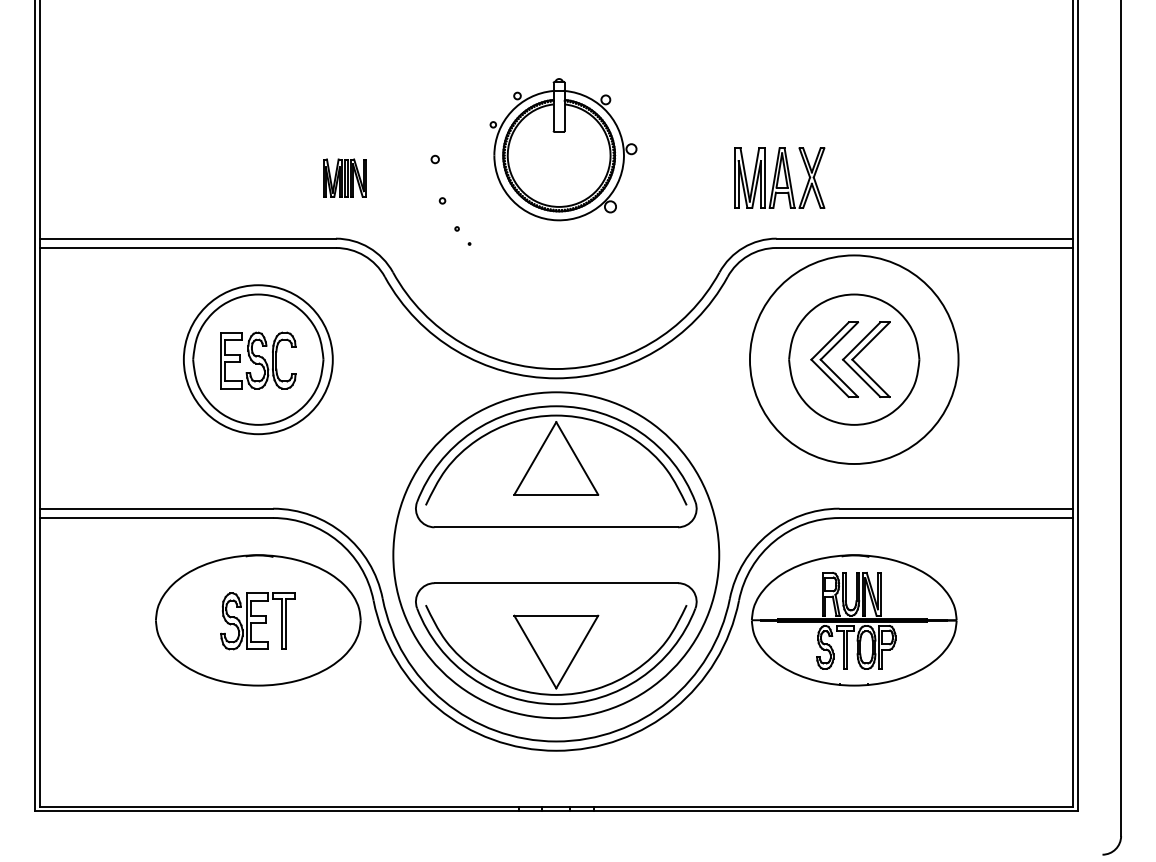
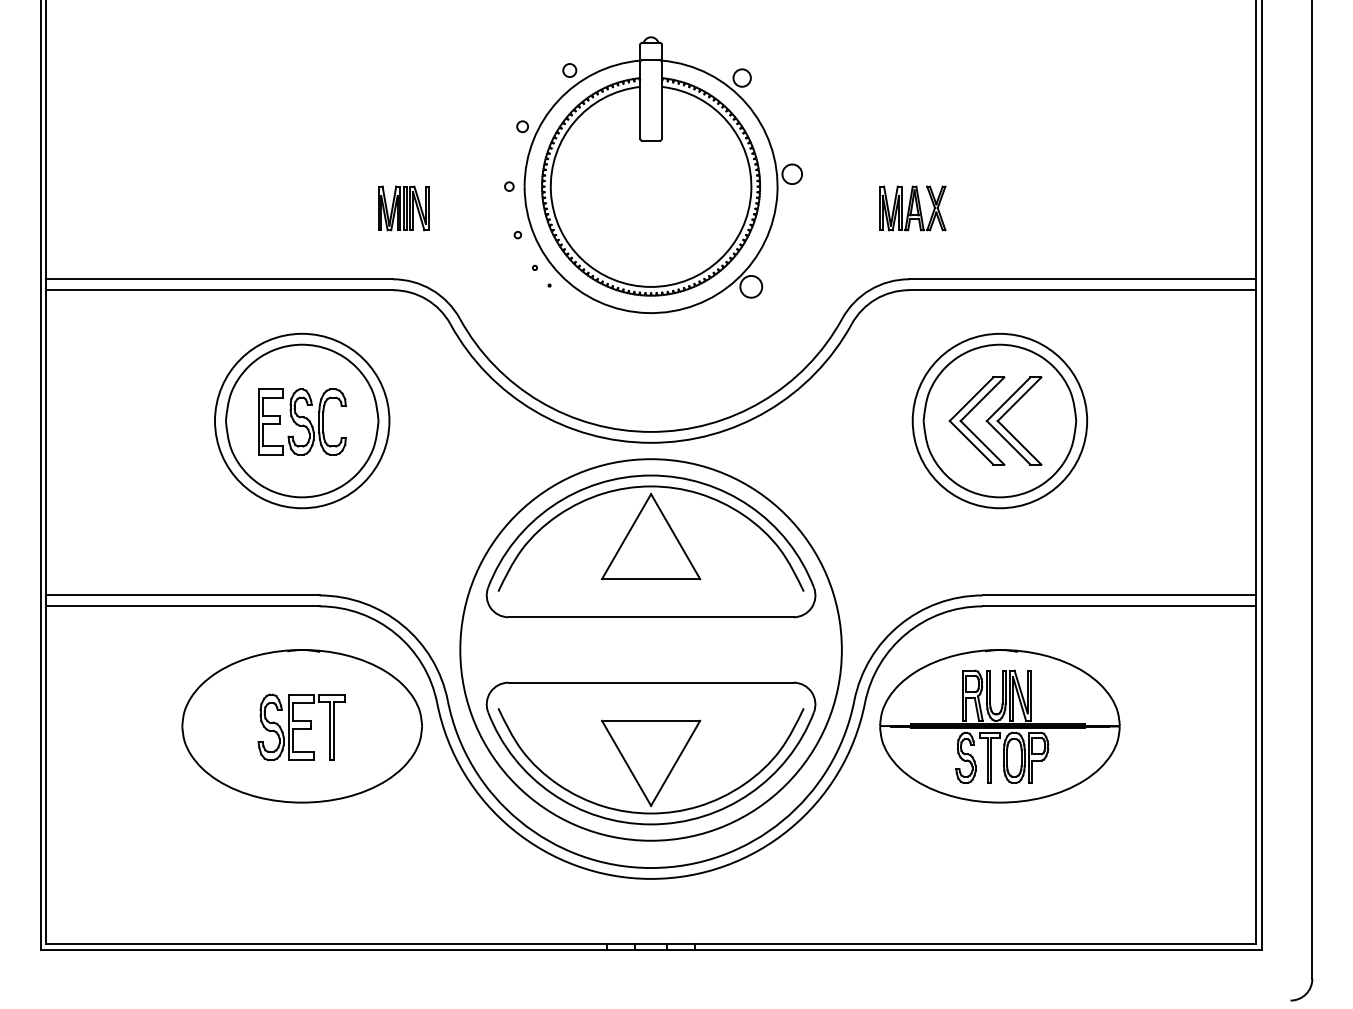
part: (563, 149) -> (659, 174), size x1.67
part: (779, 178) -> (912, 208), size x0.62
circle: (853, 359) -> (999, 420), size x0.71

